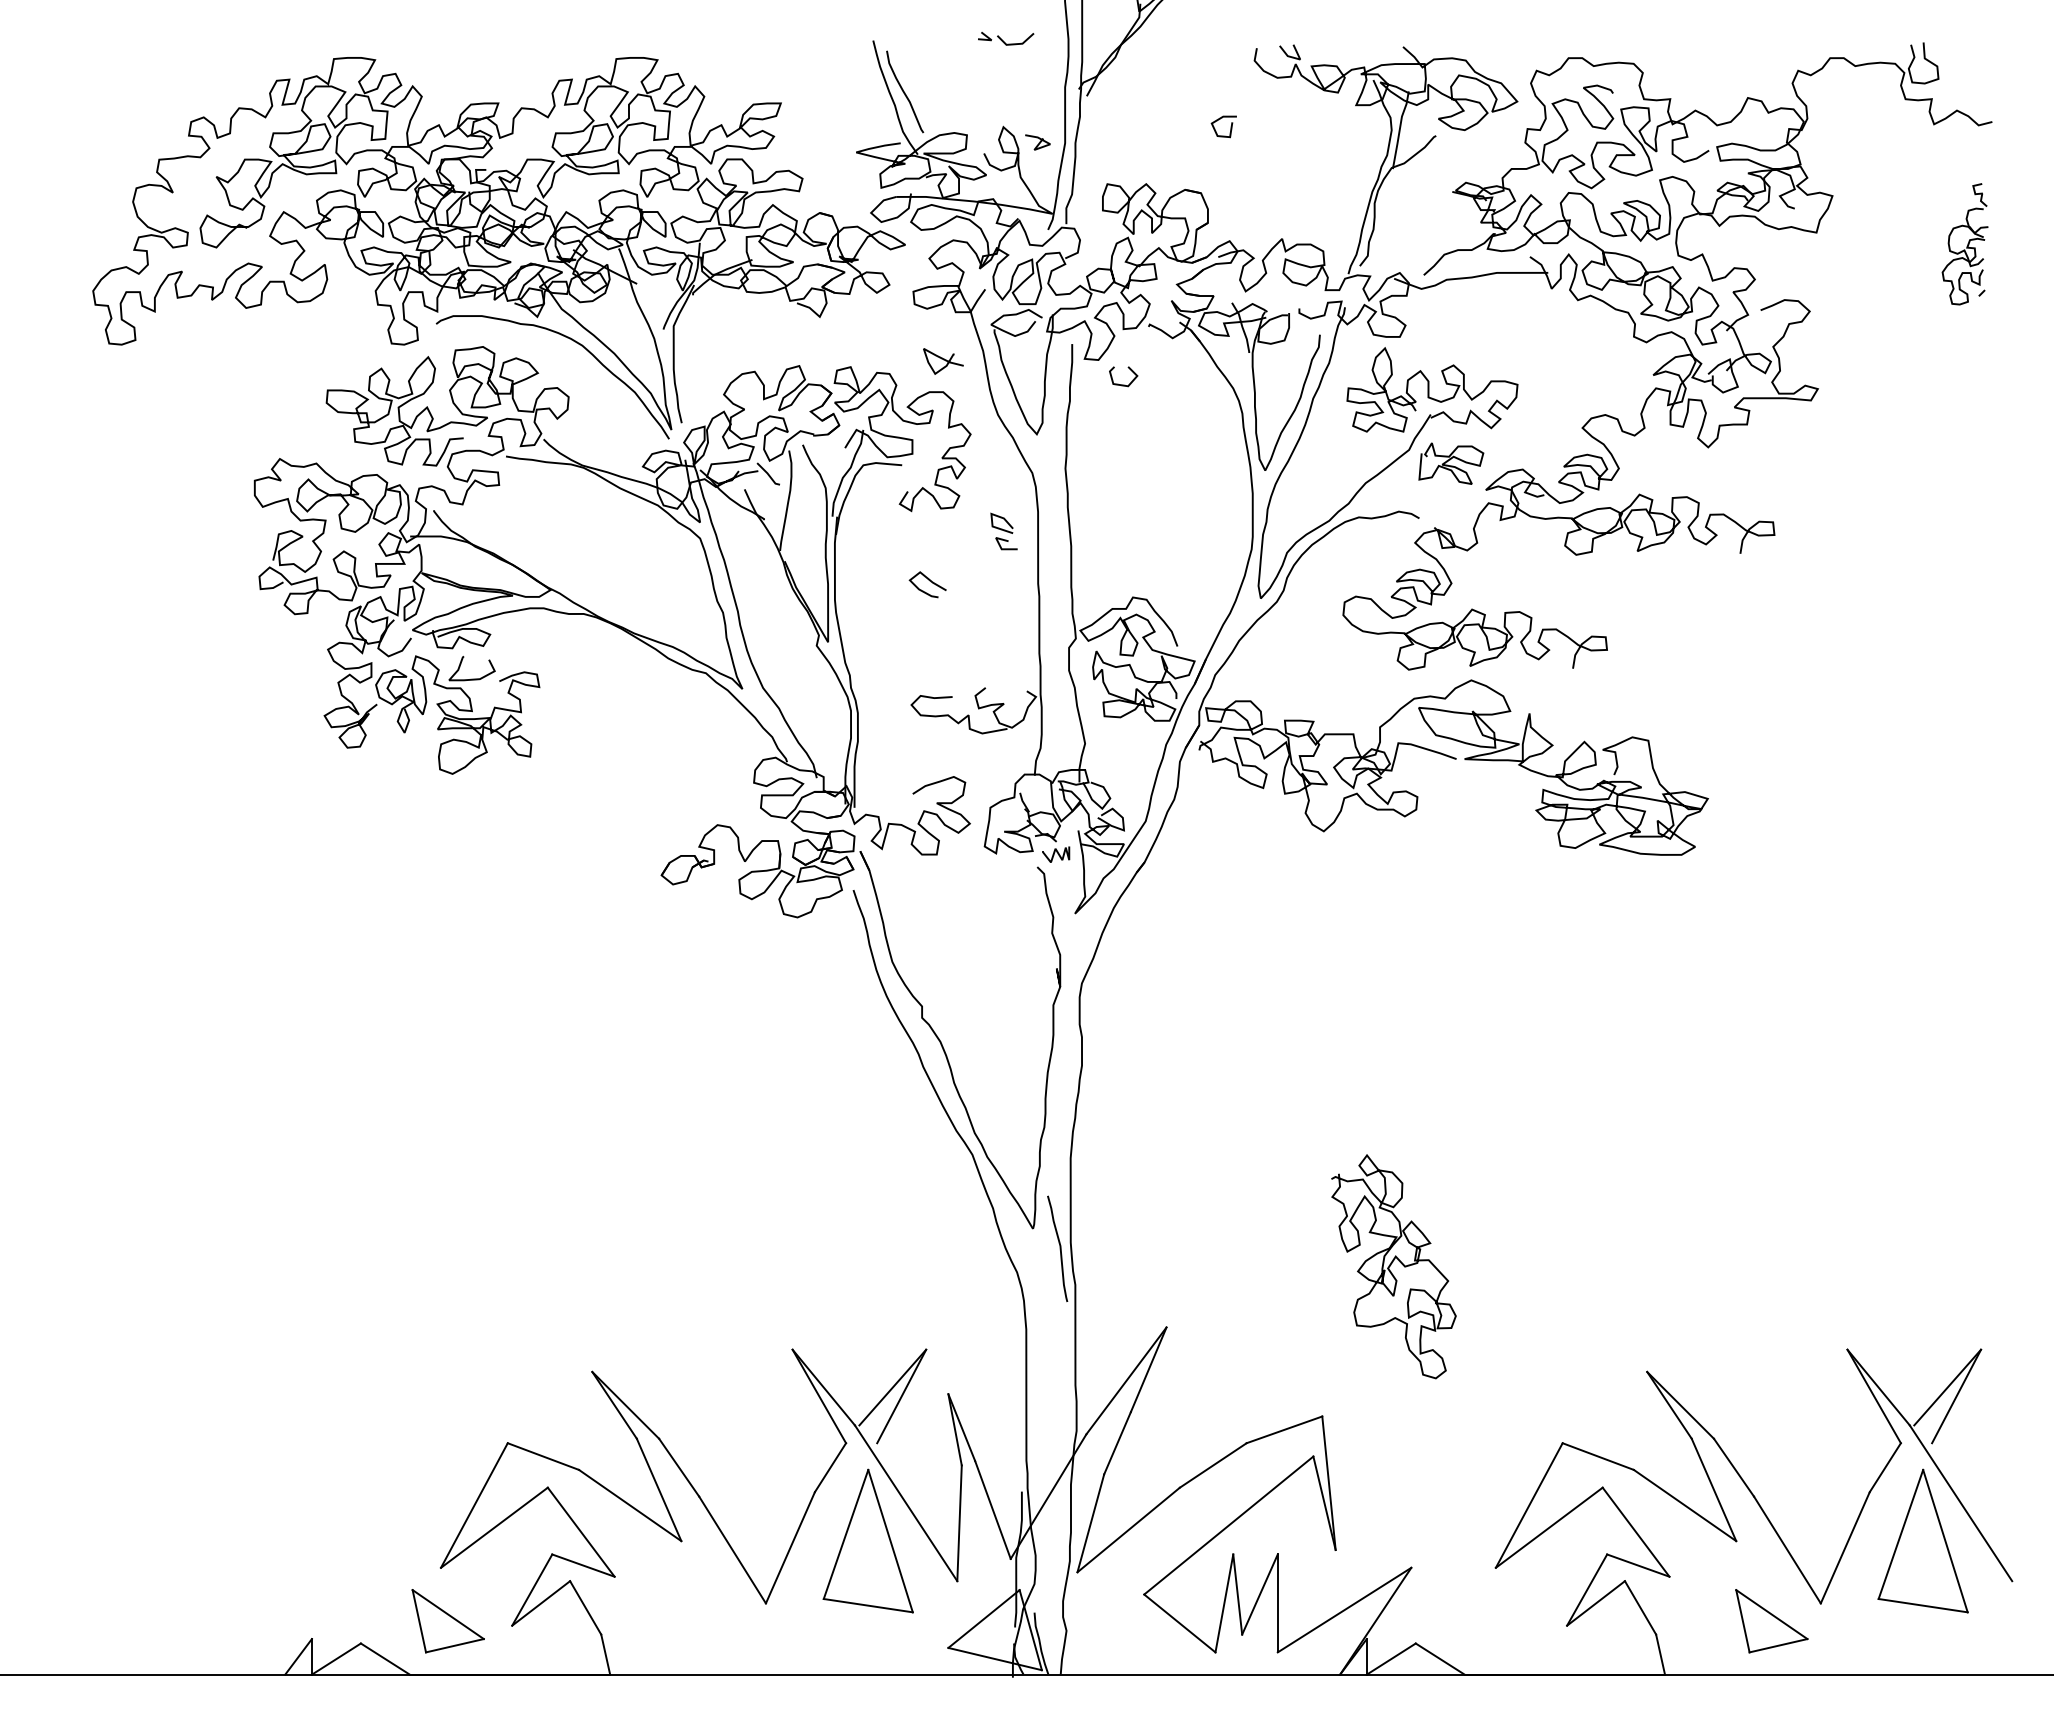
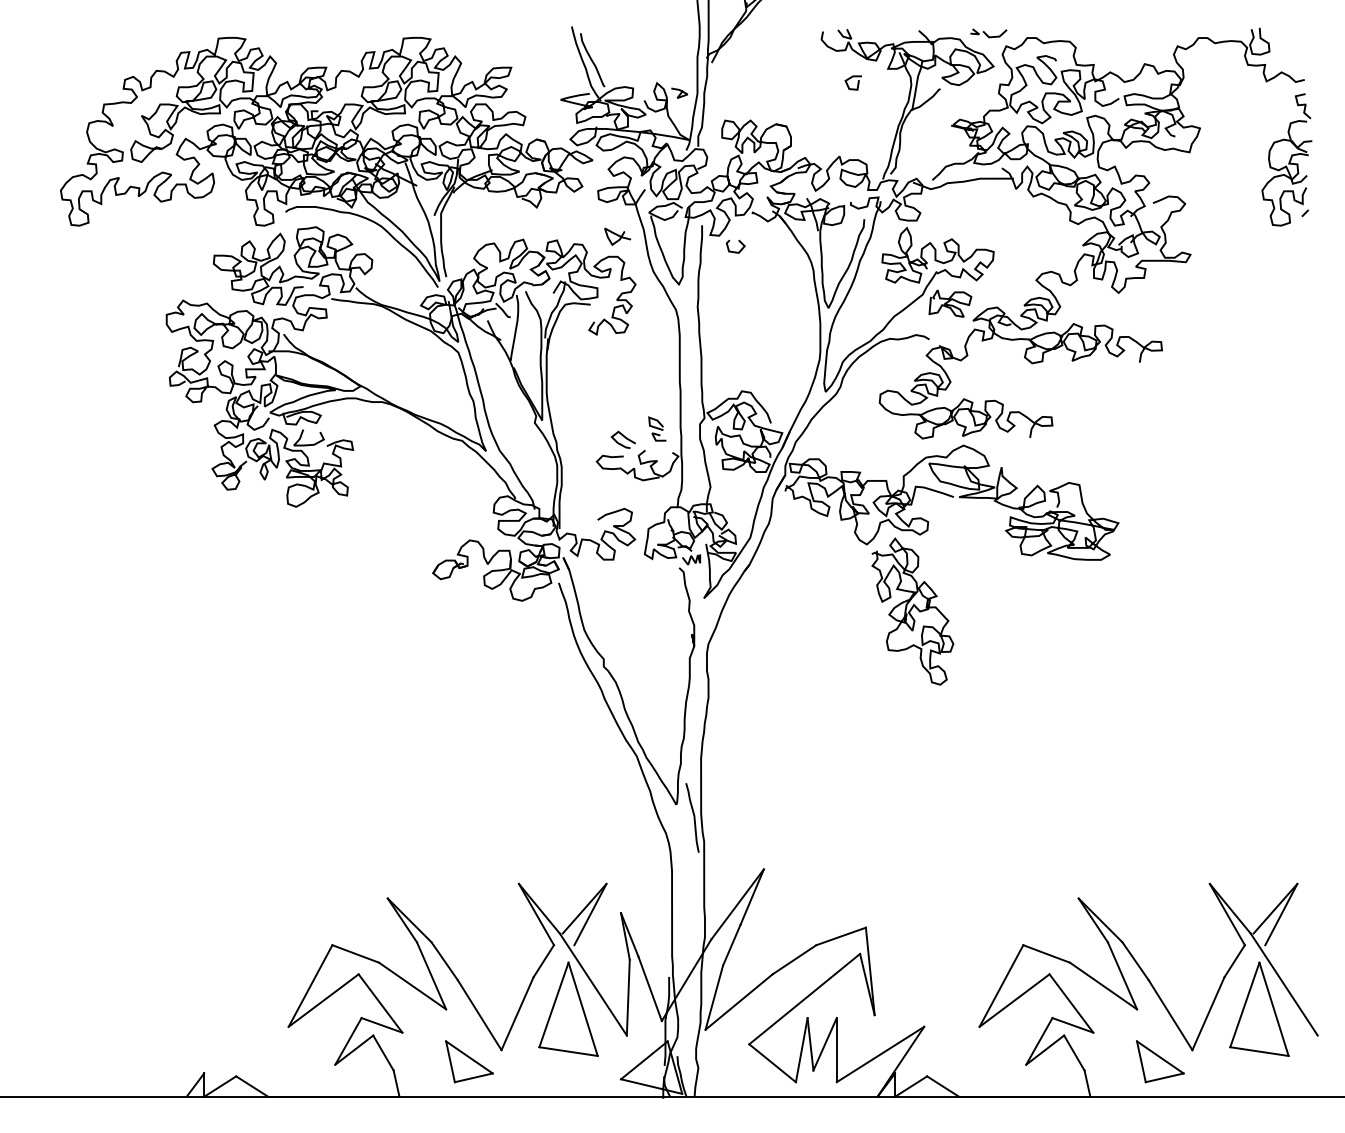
part: (1005, 39) -> (988, 33), moved
curve: (1220, 119) -> (851, 78), moved
part: (1964, 243) -> (1286, 159), size x1.67
part: (1004, 530) -> (657, 428), moved
curve: (927, 581) -> (623, 437), moved
curve: (1391, 1265) -> (911, 610), moved
part: (448, 1620) -> (469, 1061), moved

